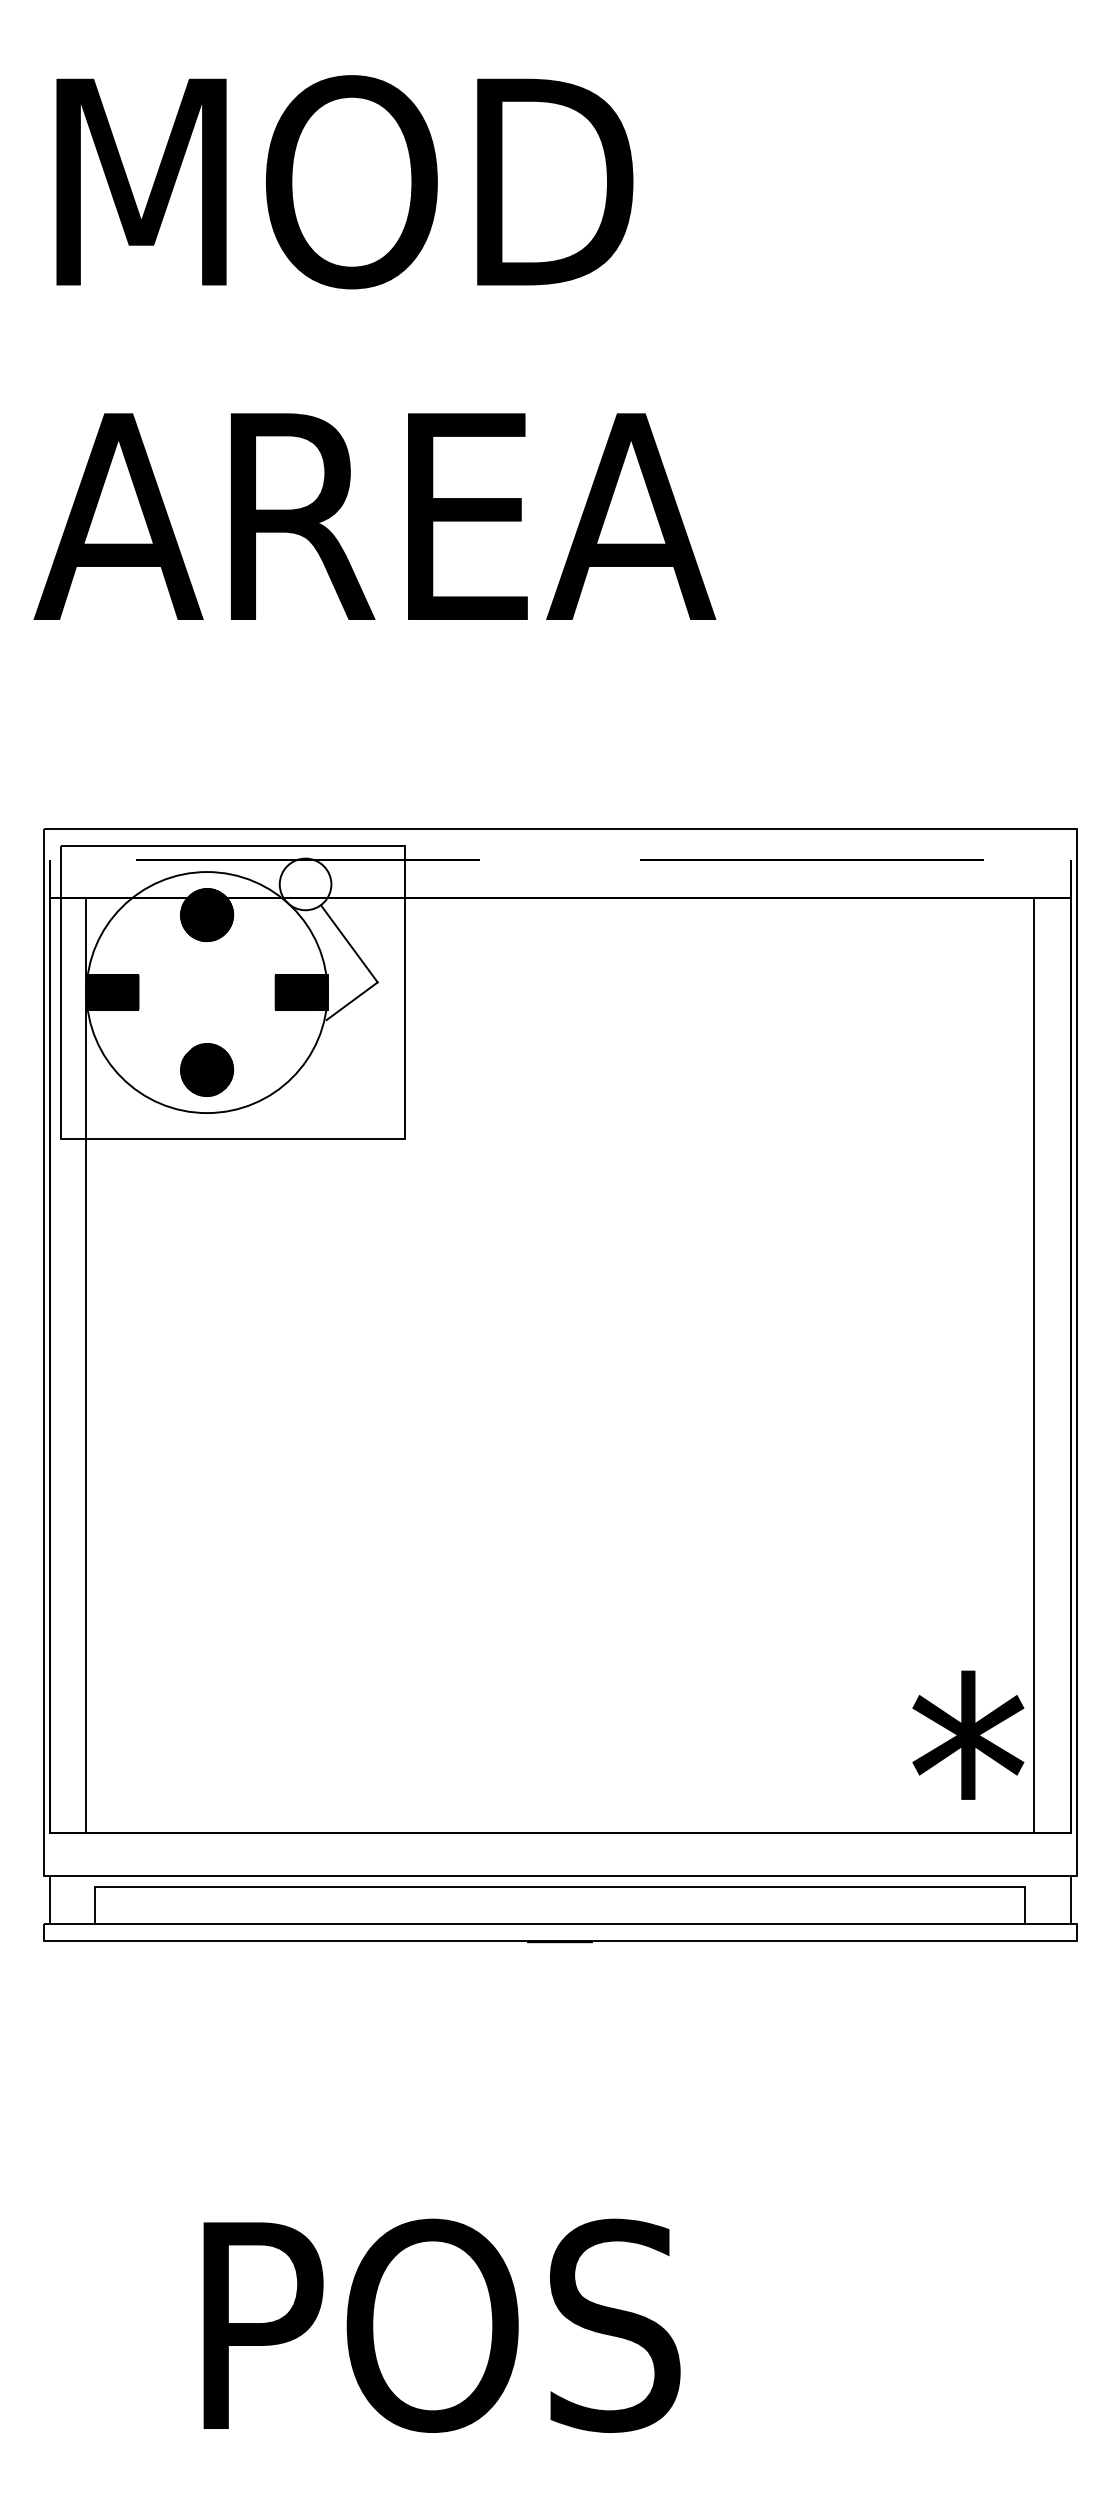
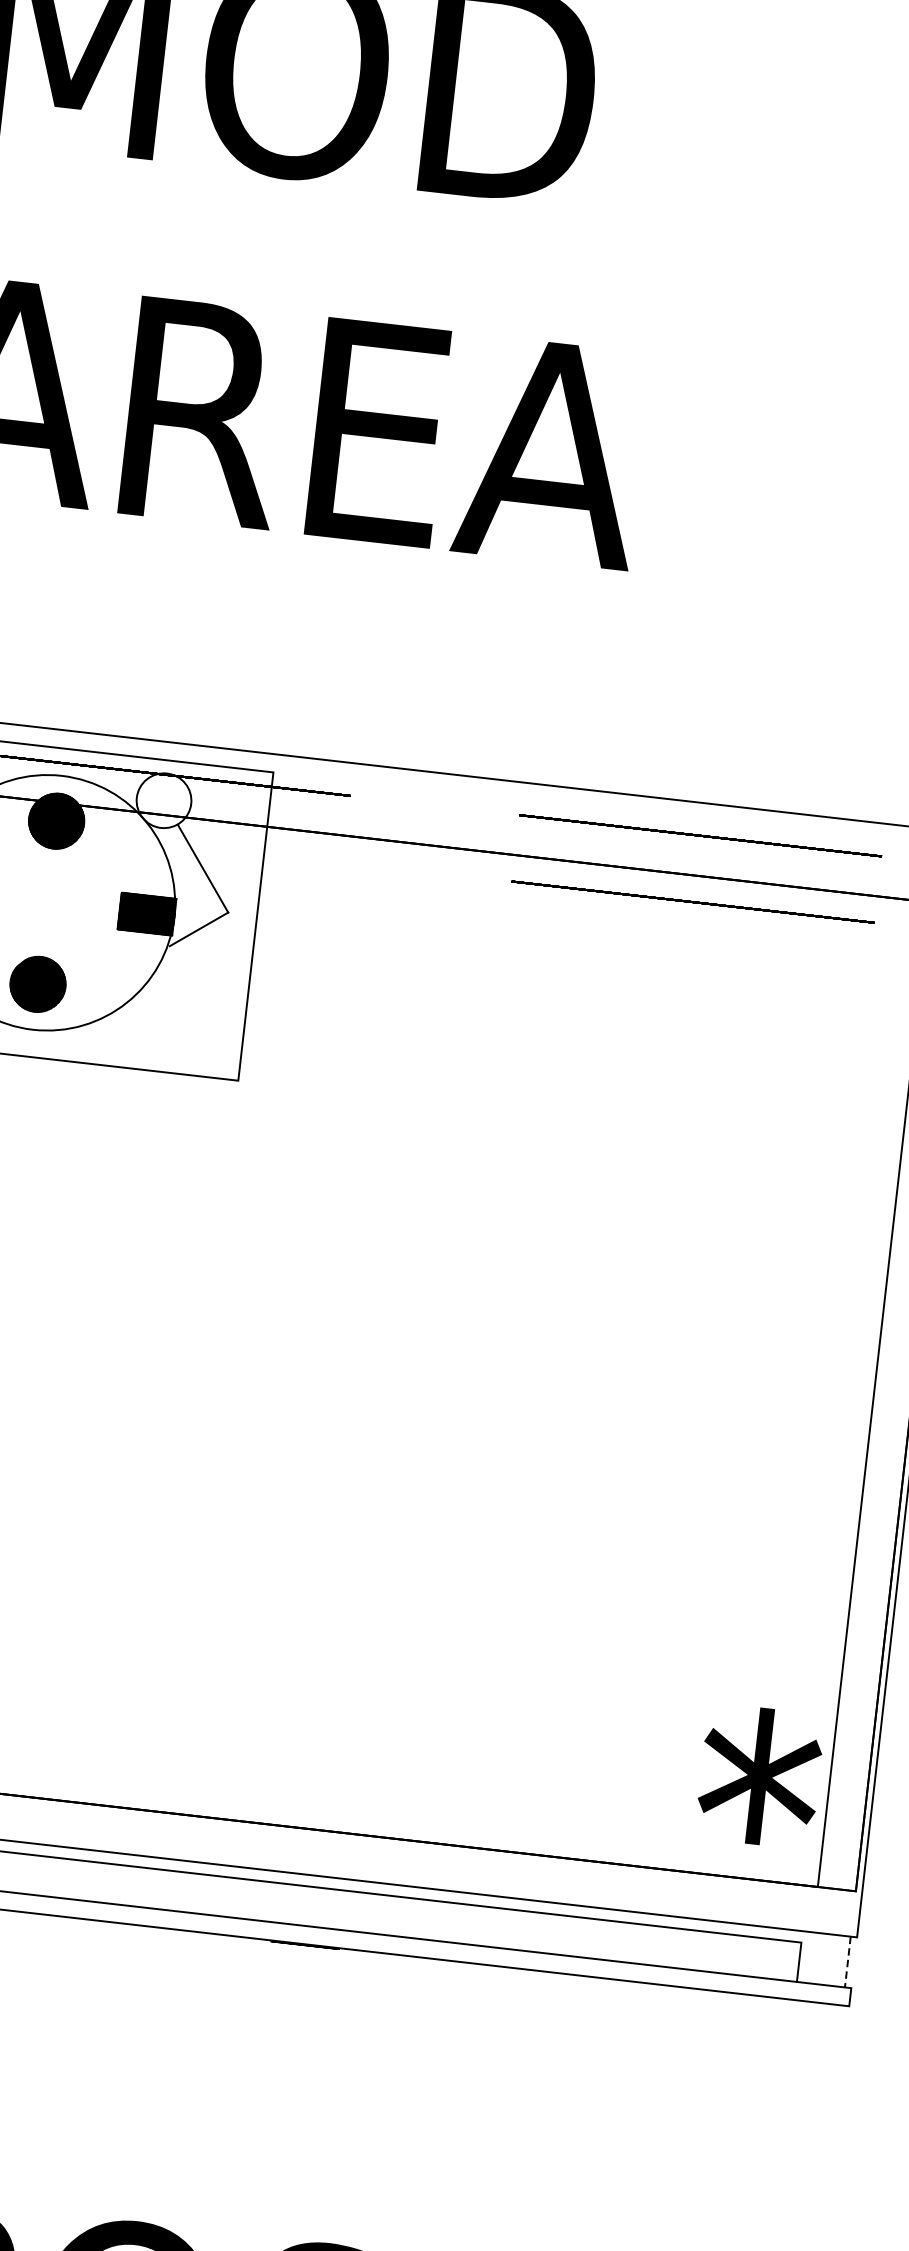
line: (811, 922) -> (692, 901), added
line: (1070, 1900) -> (847, 1962), solid -> dashed

